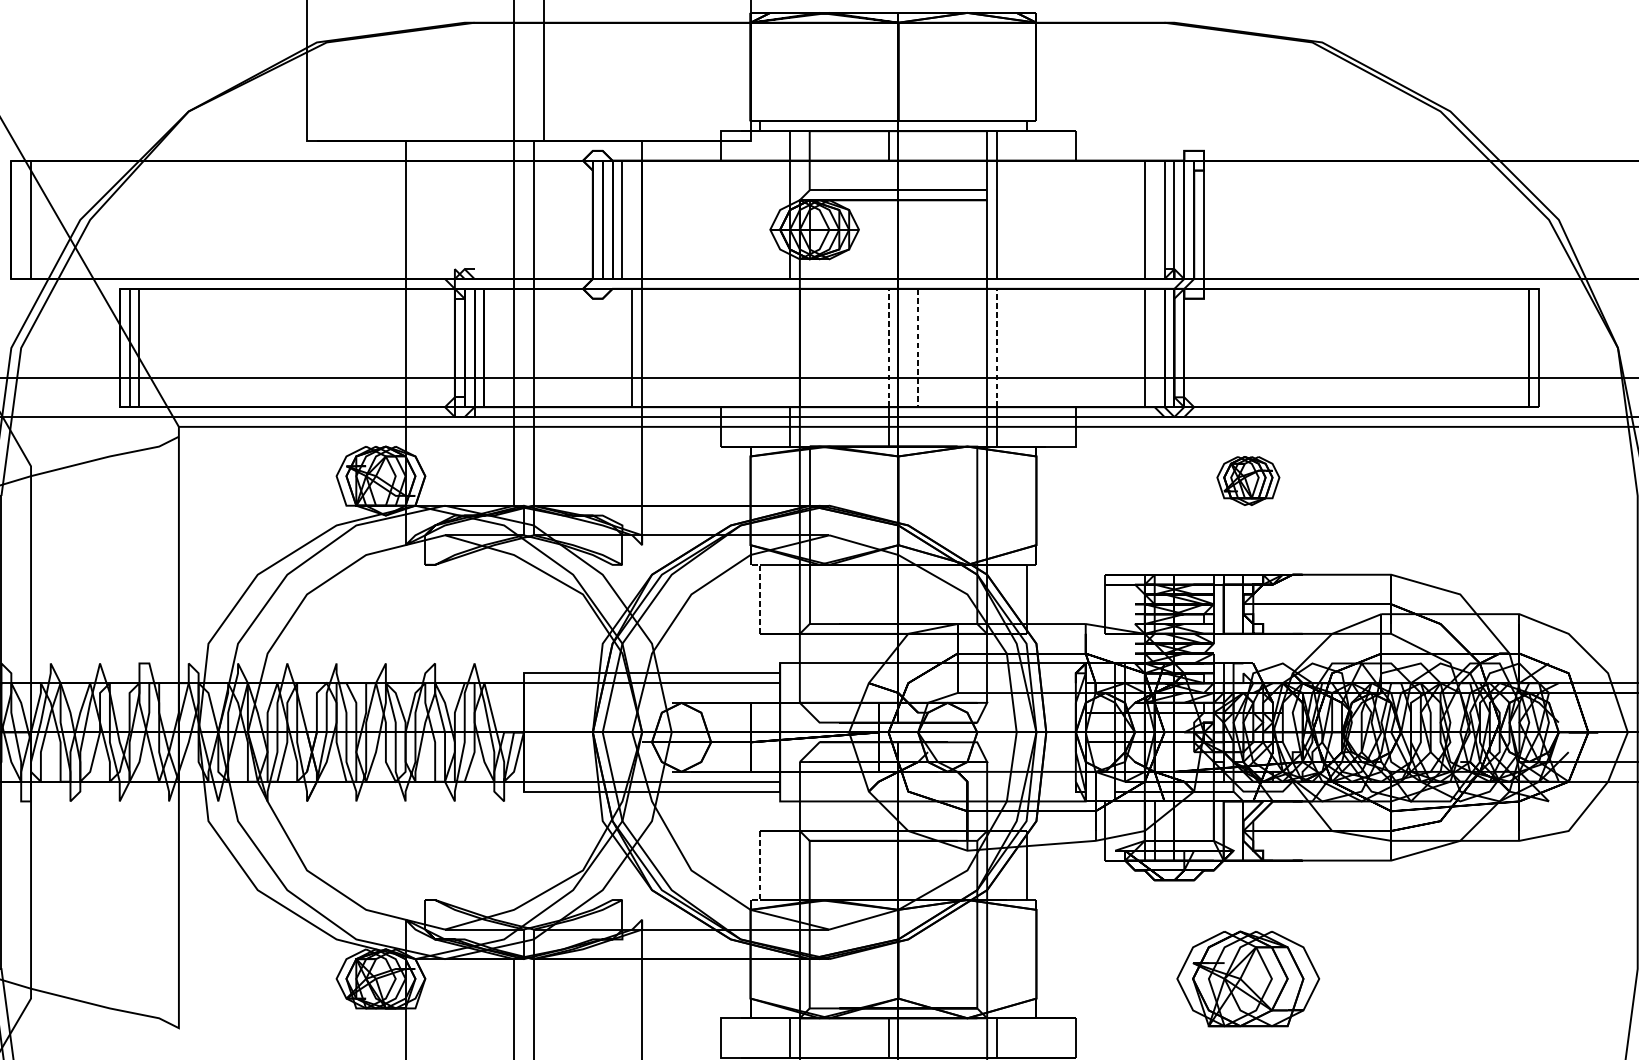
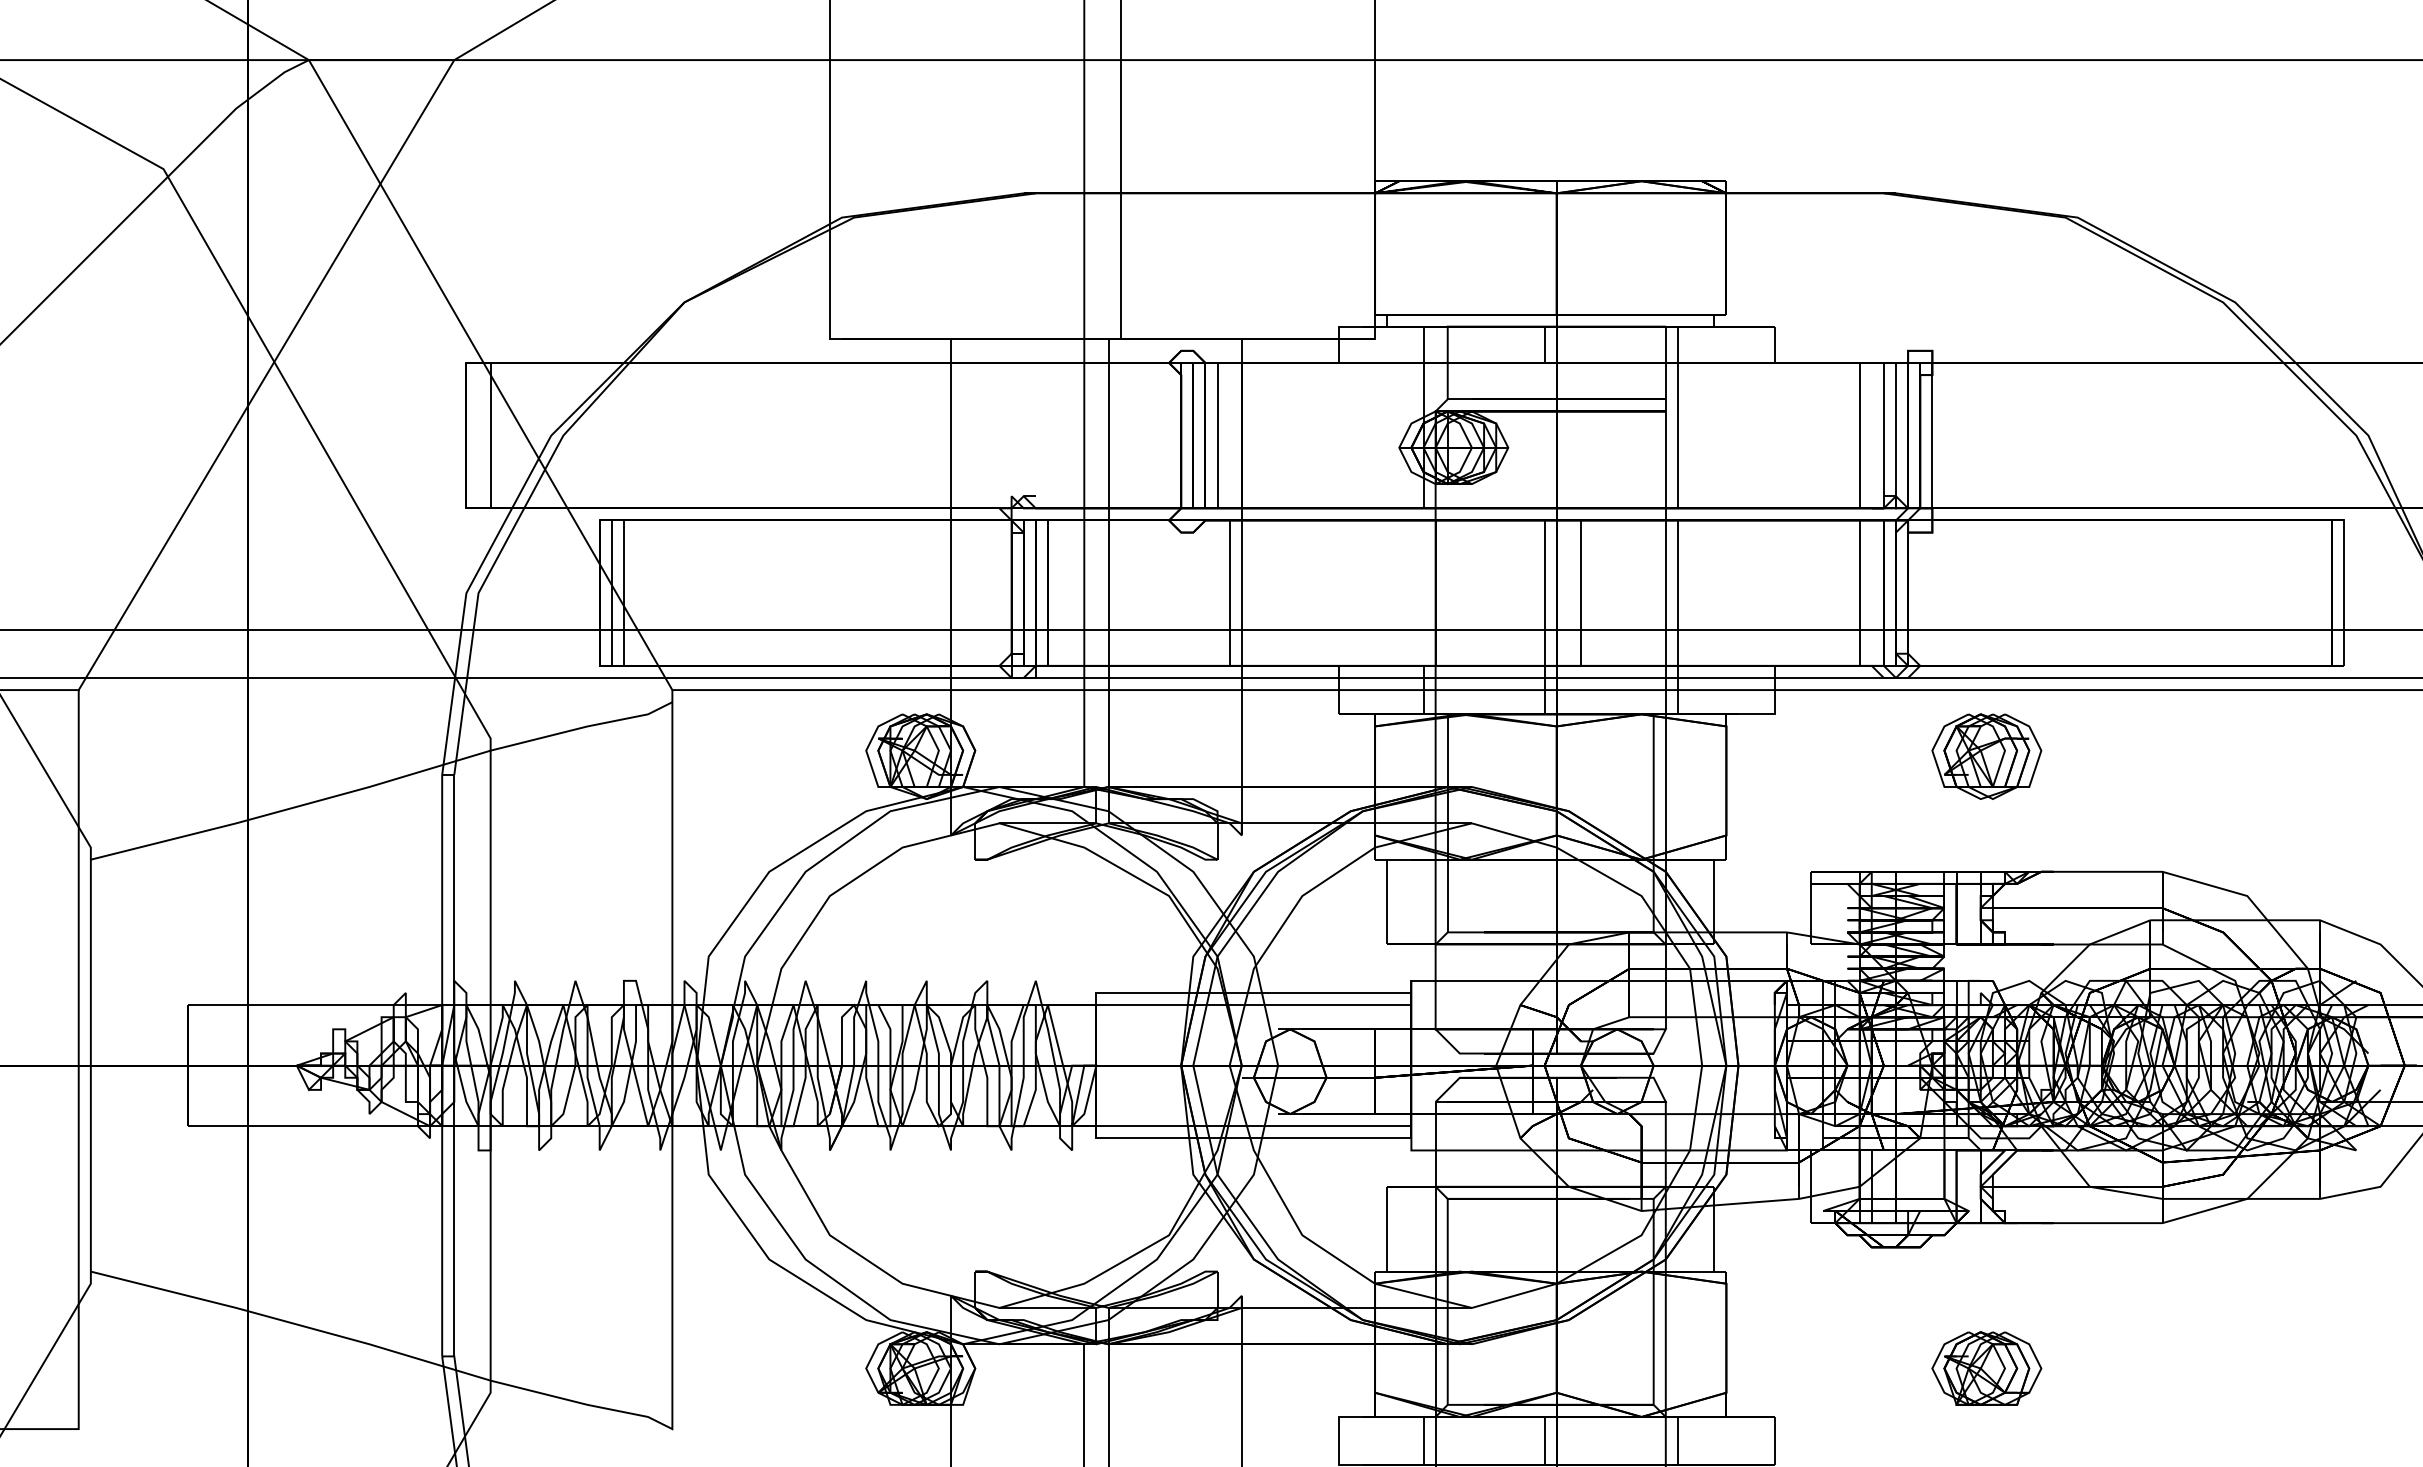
line: (888, 348) -> (1544, 593), dashed -> solid
line: (918, 348) -> (1581, 593), dashed -> solid
line: (996, 348) -> (1677, 593), dashed -> solid
part: (1248, 480) -> (1986, 756), size x1.43
line: (760, 593) -> (1387, 894), dashed -> solid
line: (760, 871) -> (1387, 1236), dashed -> solid
part: (1248, 978) -> (1986, 1368), size x0.62

